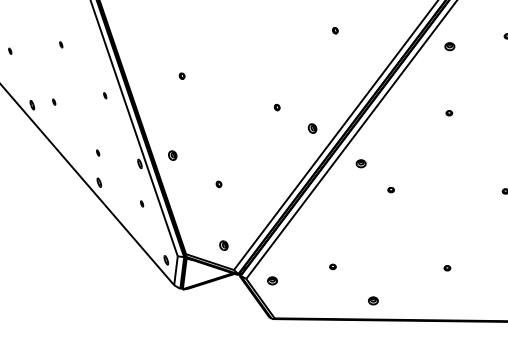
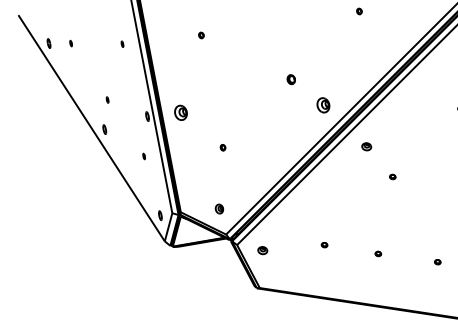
part: (276, 107) -> (290, 79), size x1.6
part: (312, 128) -> (323, 105), size x1.6
part: (172, 155) -> (180, 112), size x1.6
part: (387, 268) -> (378, 254), added
part: (373, 300) -> (360, 283), removed

